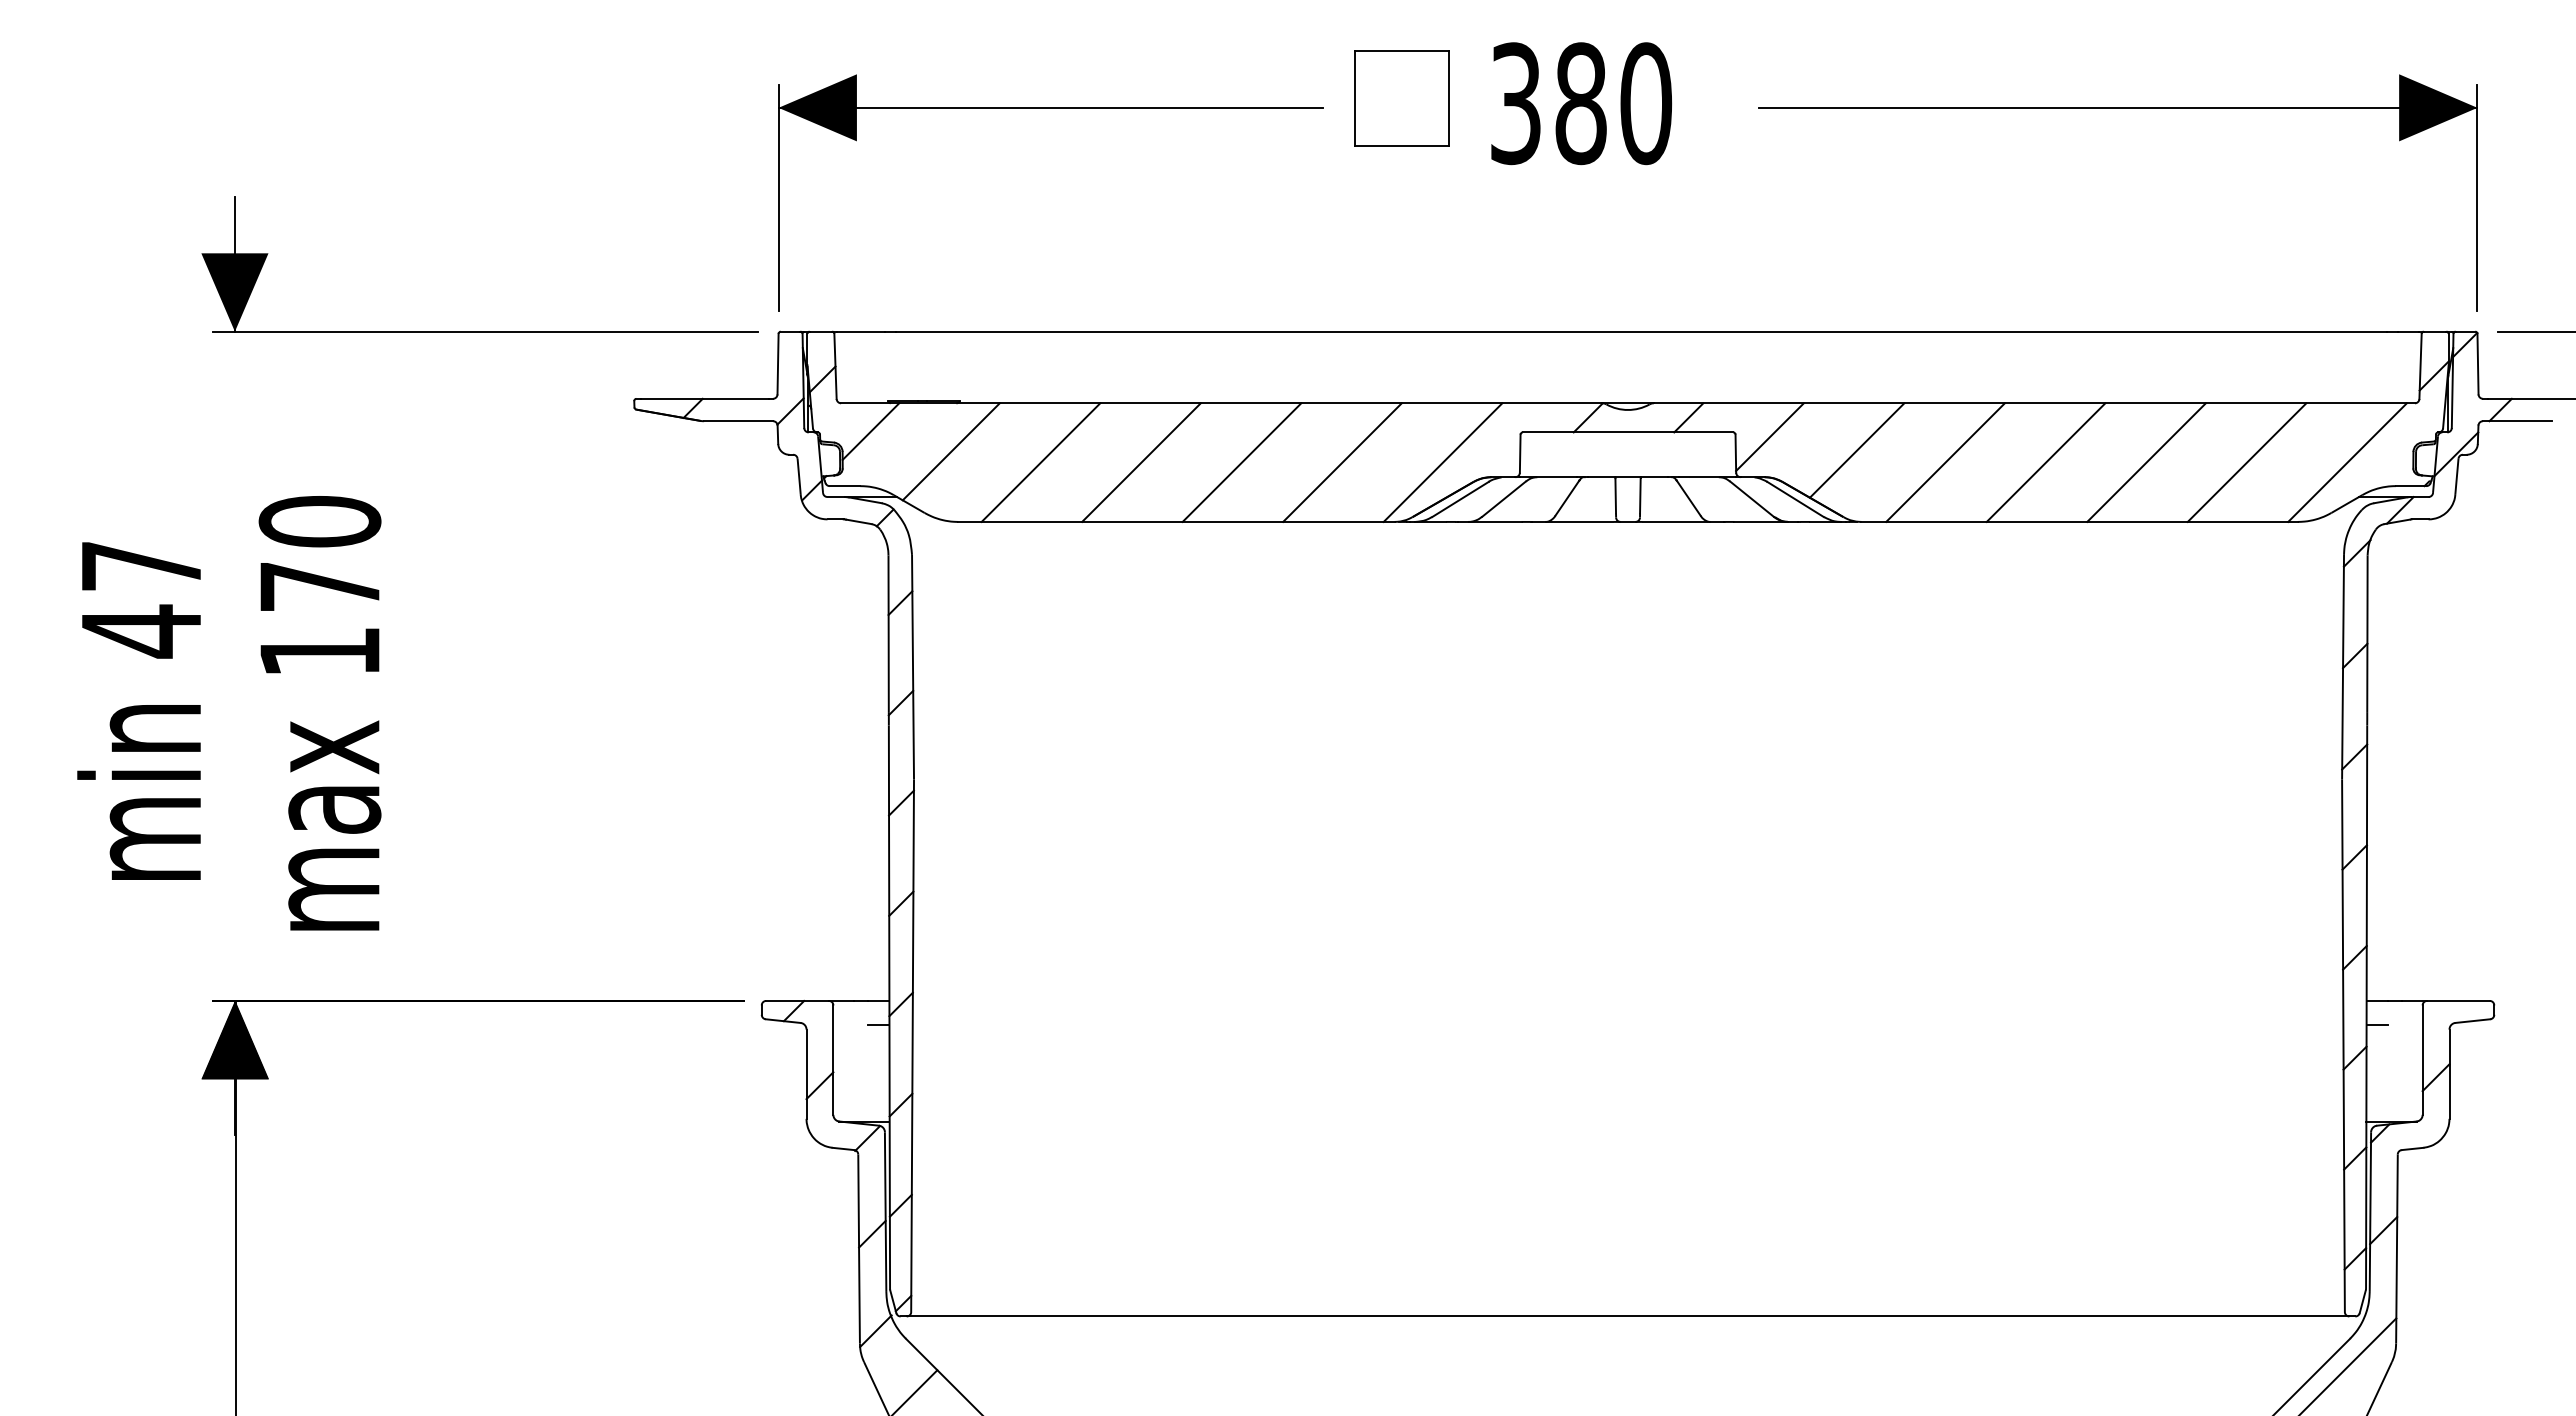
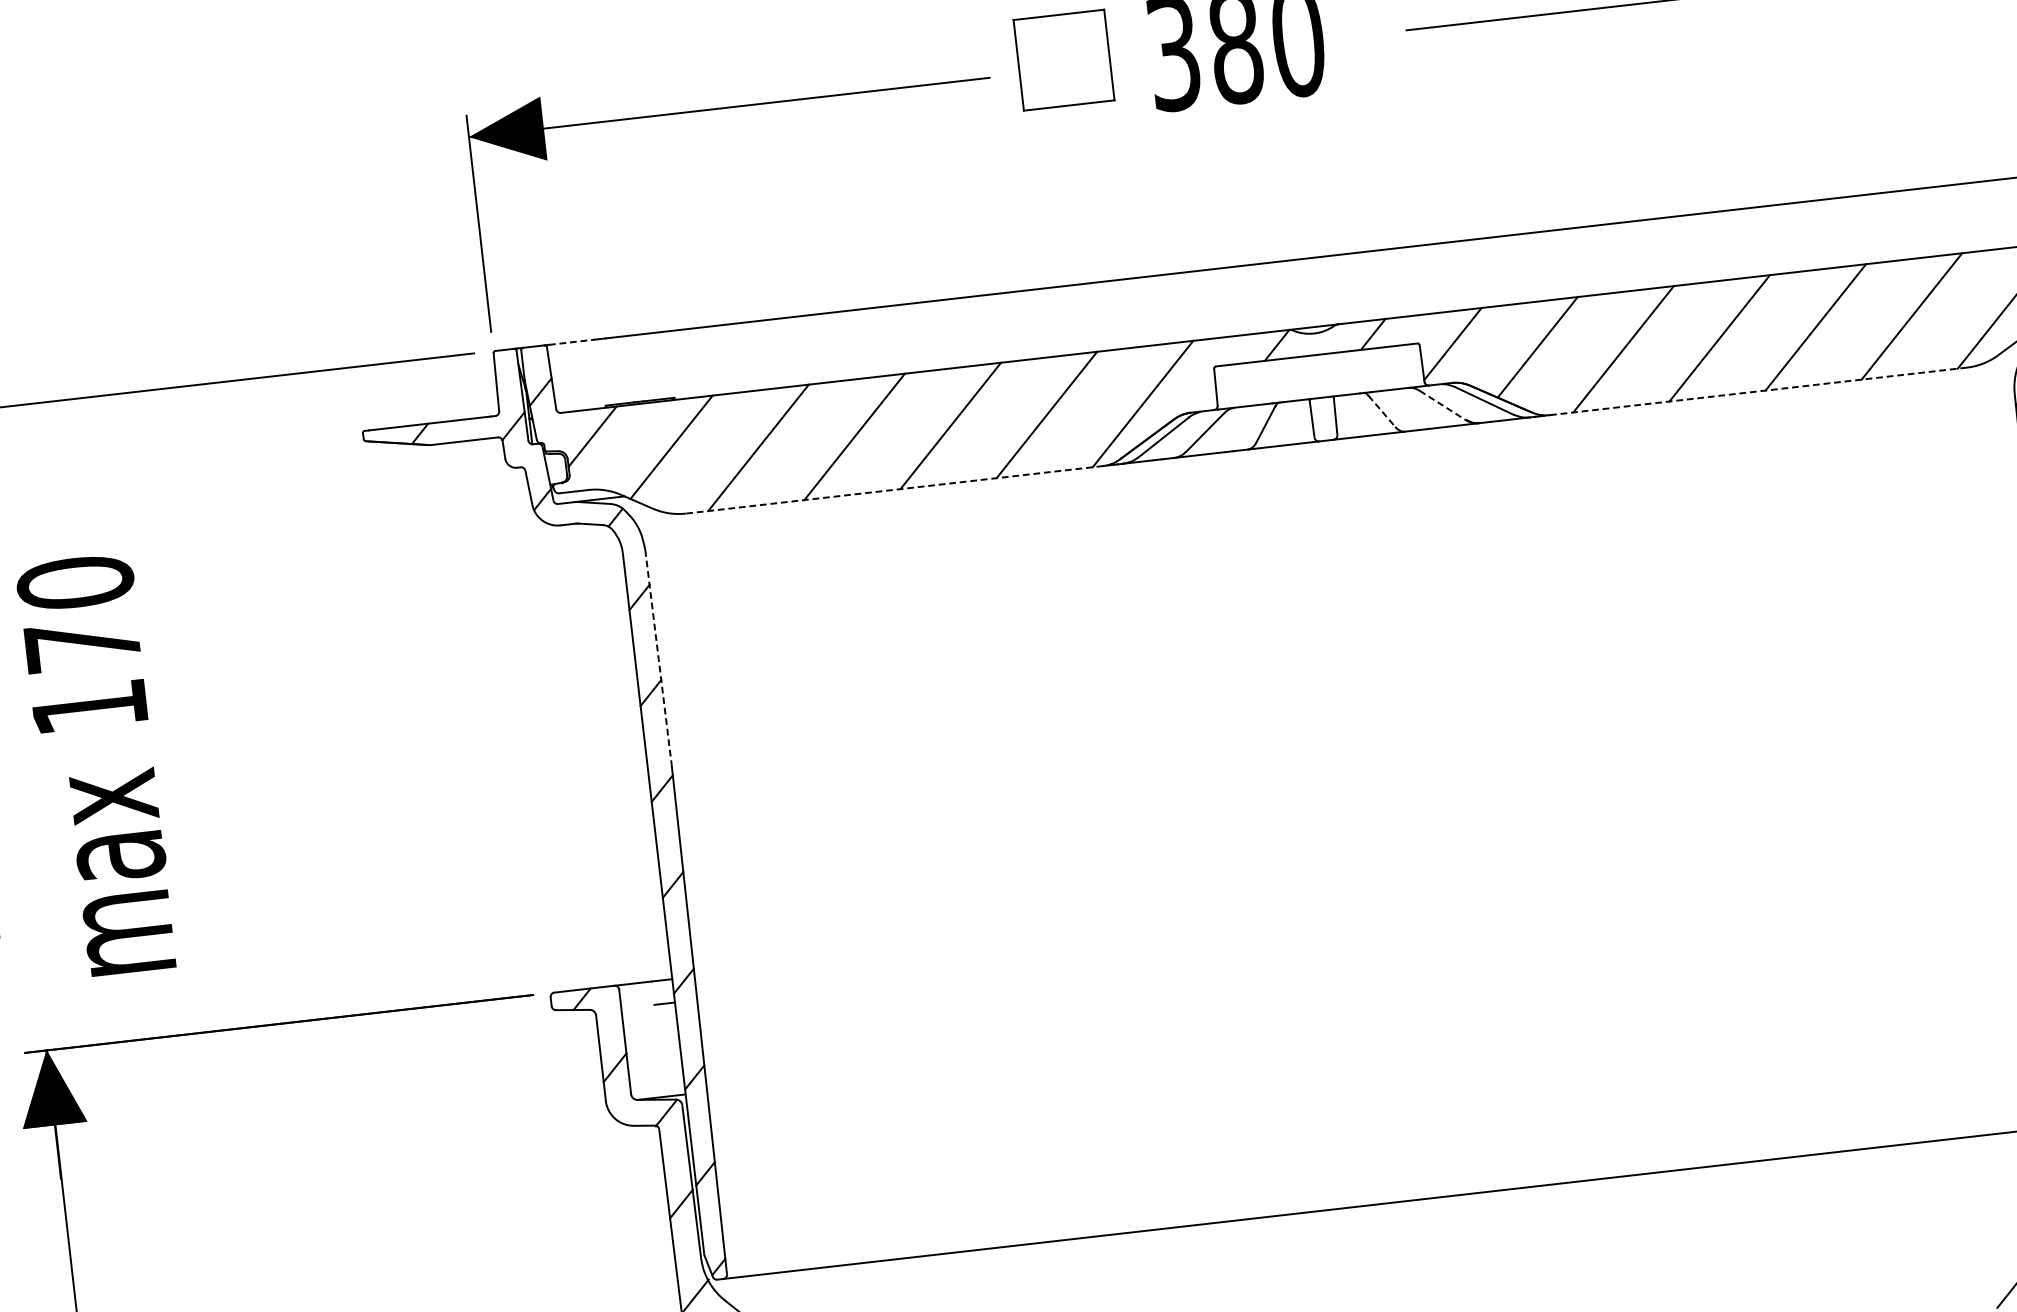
line: (860, 331) -> (571, 342), solid -> dashed
line: (1688, 498) -> (1381, 411), solid -> dashed
line: (1751, 499) -> (1442, 405), solid -> dashed
line: (1175, 521) -> (893, 489), solid -> dashed
line: (2079, 521) -> (1758, 390), solid -> dashed
line: (913, 667) -> (658, 657), solid -> dashed

